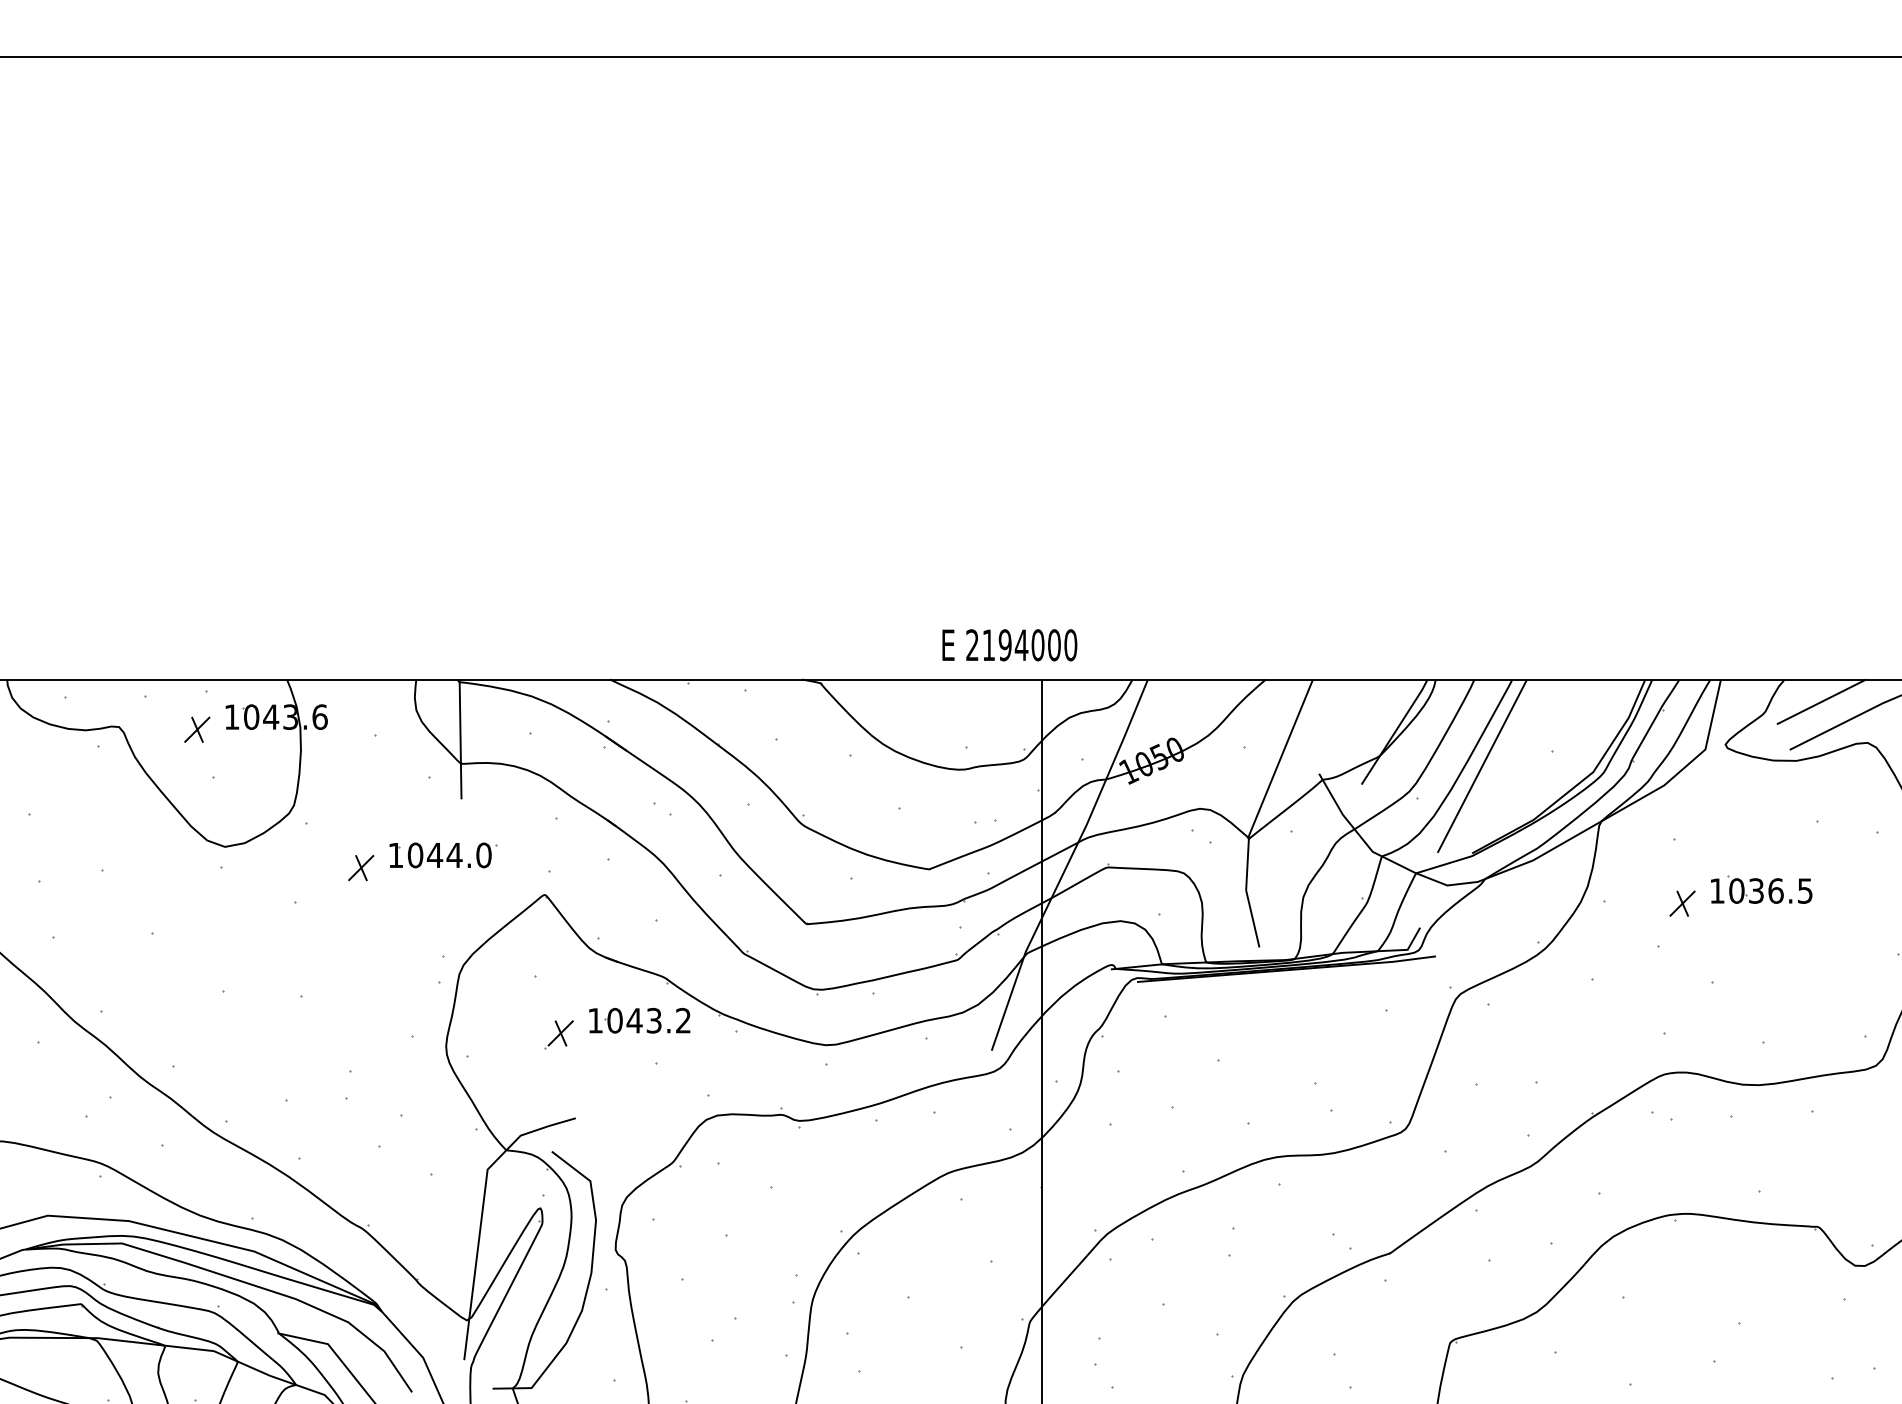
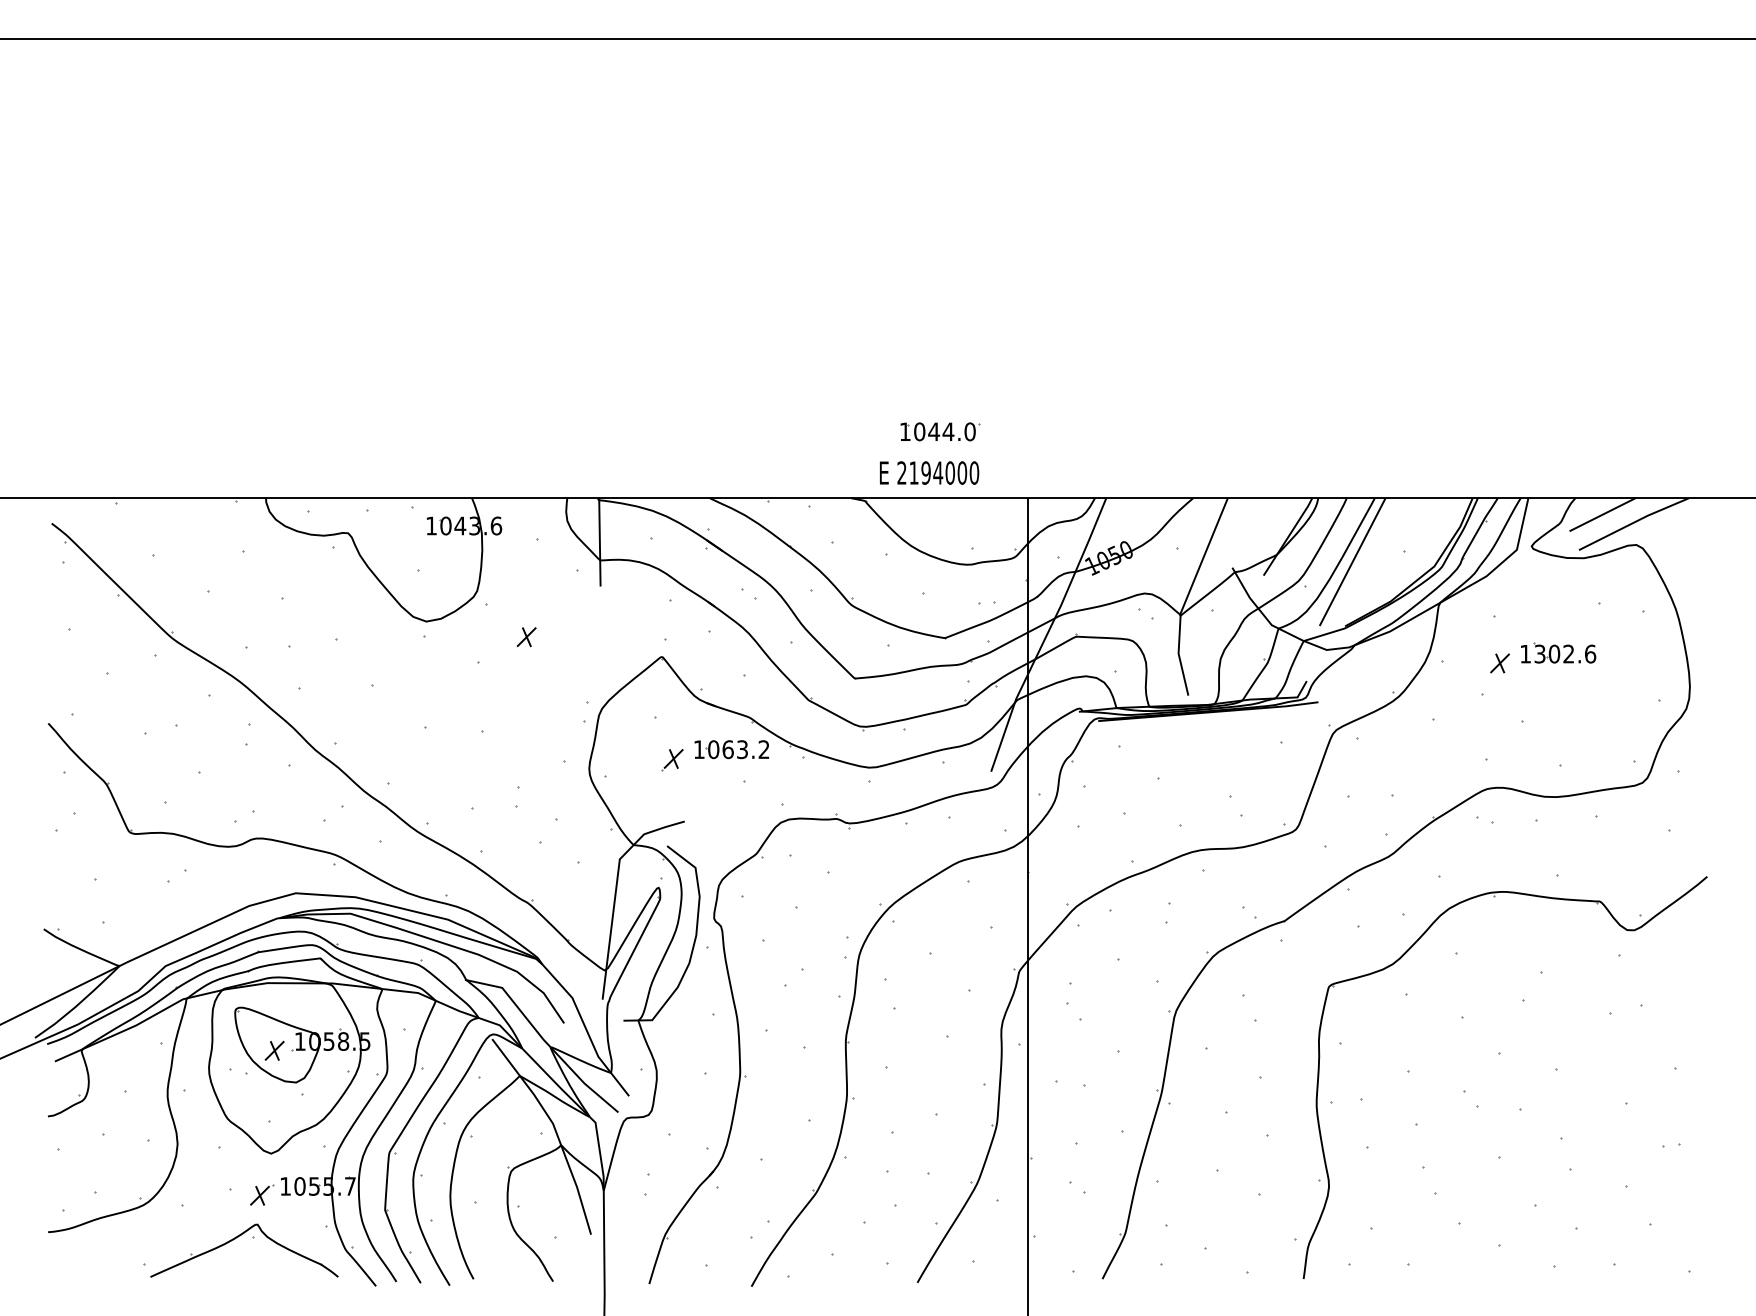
text: (1009, 644) -> (929, 472), moved
part: (196, 730) -> (405, 535), removed
part: (443, 854) -> (940, 431), moved
text: (1771, 890) -> (1565, 653), 1036.5 -> 1302.6
text: (635, 1020) -> (728, 749), 1043.2 -> 1063.2

